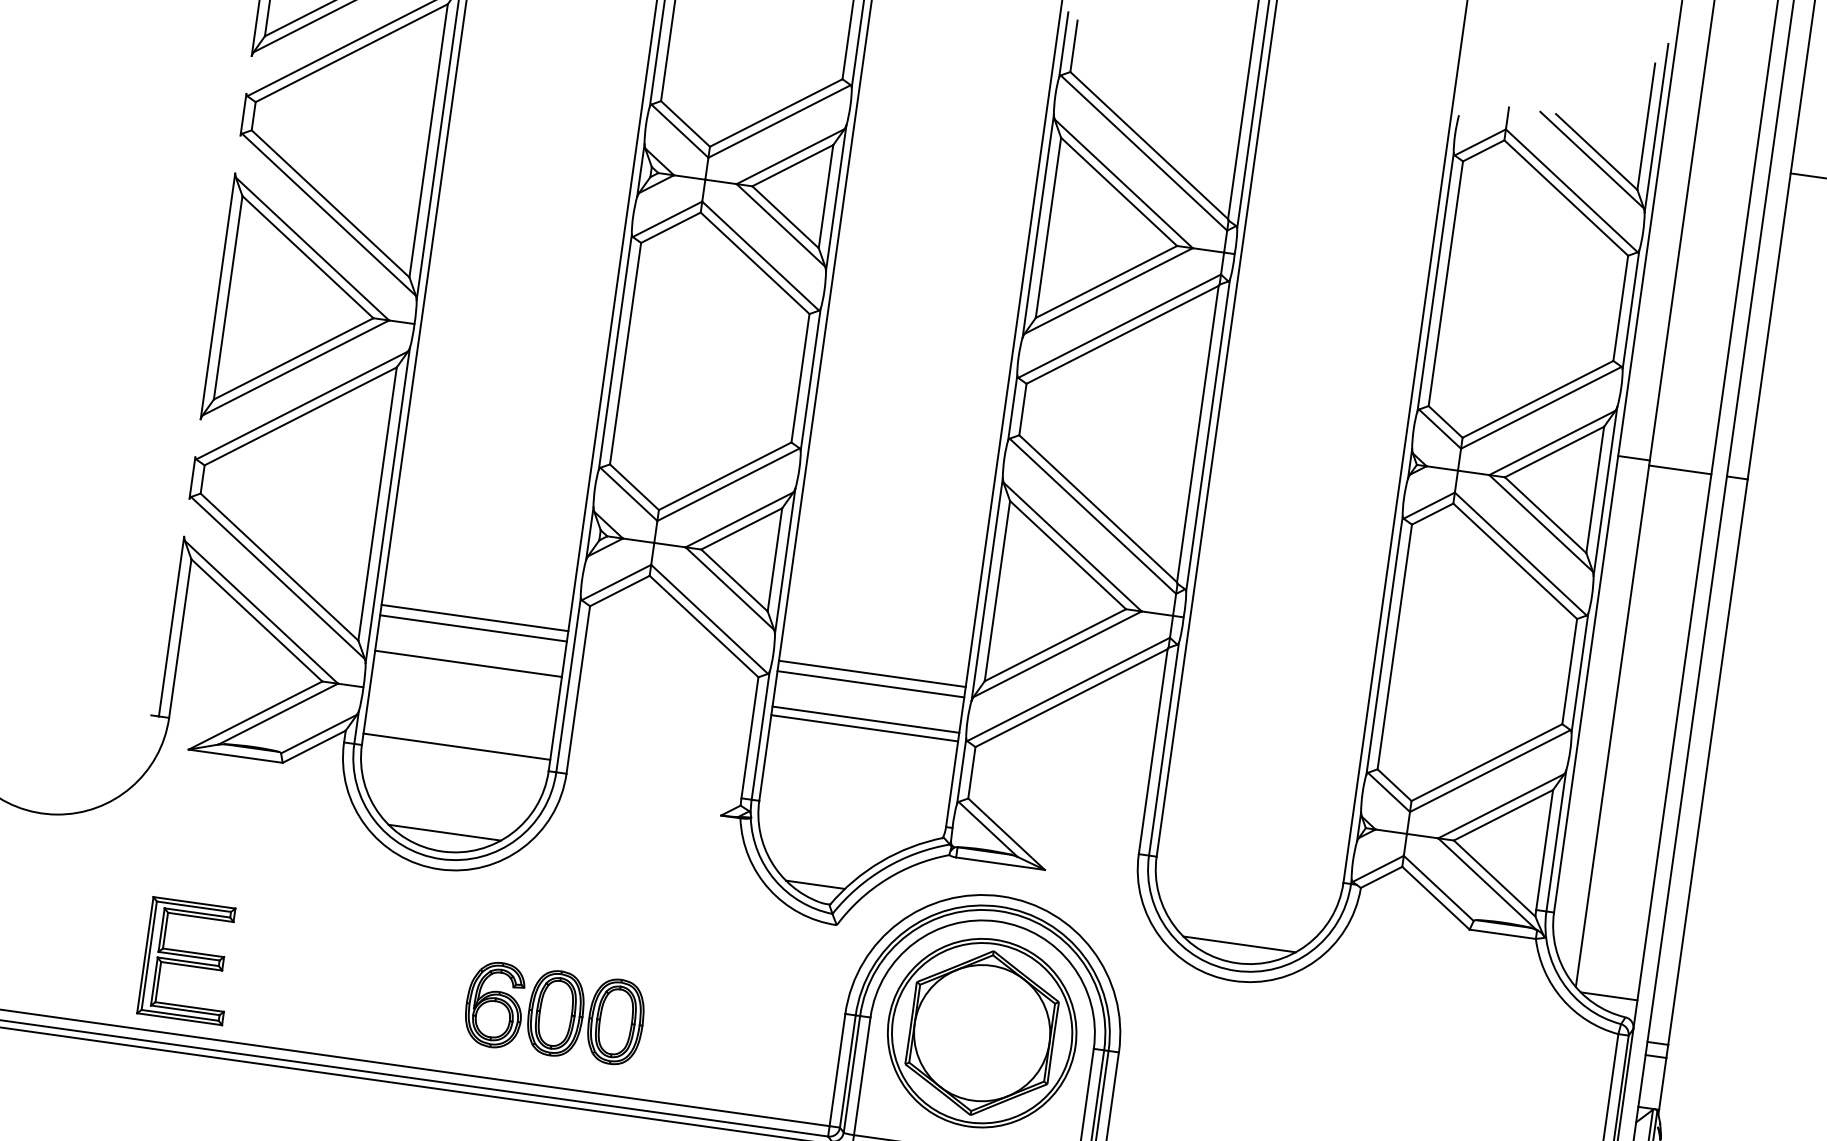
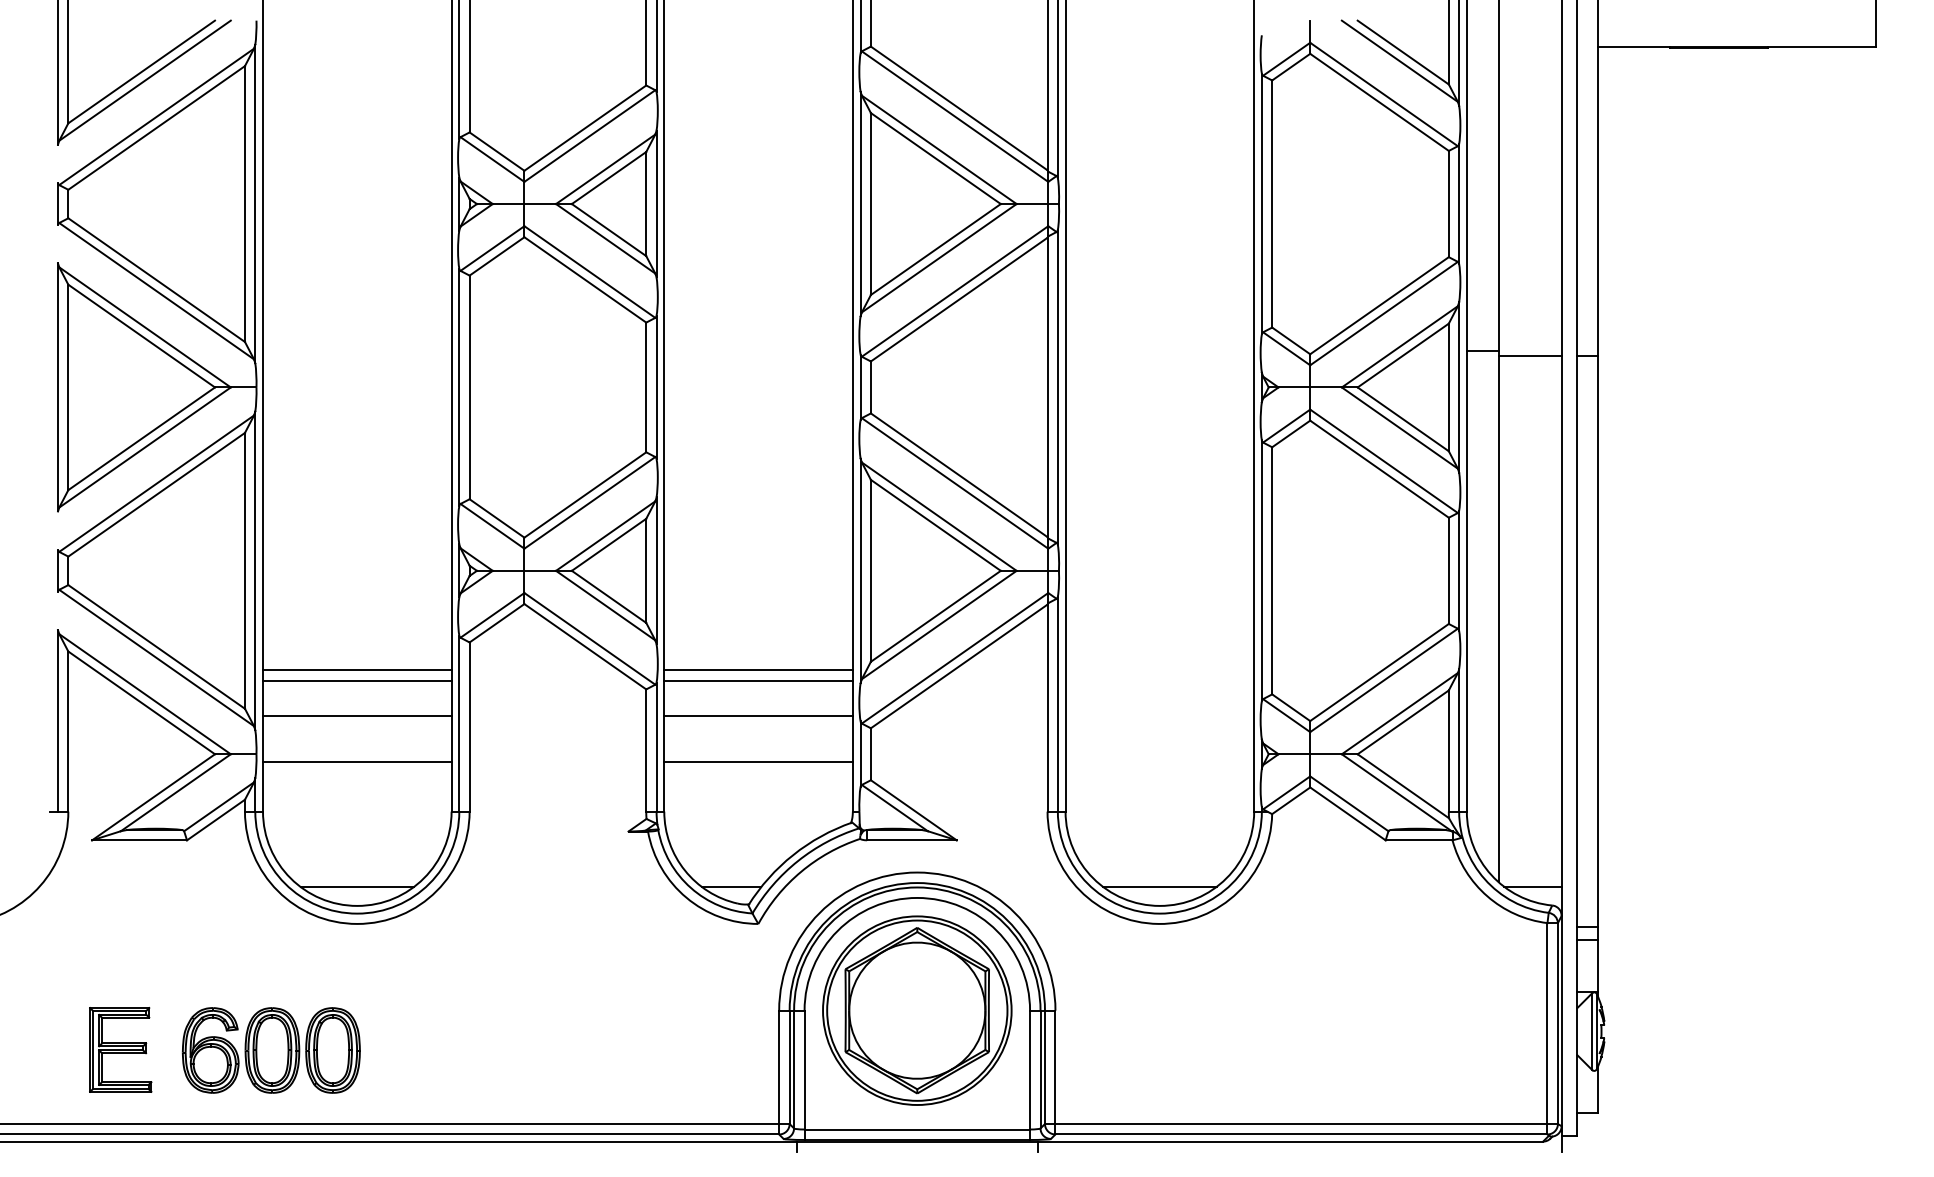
line: (864, 728) -> (758, 762), moved
line: (457, 747) -> (357, 762), moved
part: (187, 960) -> (120, 1049), size x0.71
part: (553, 1013) -> (270, 1050), moved

